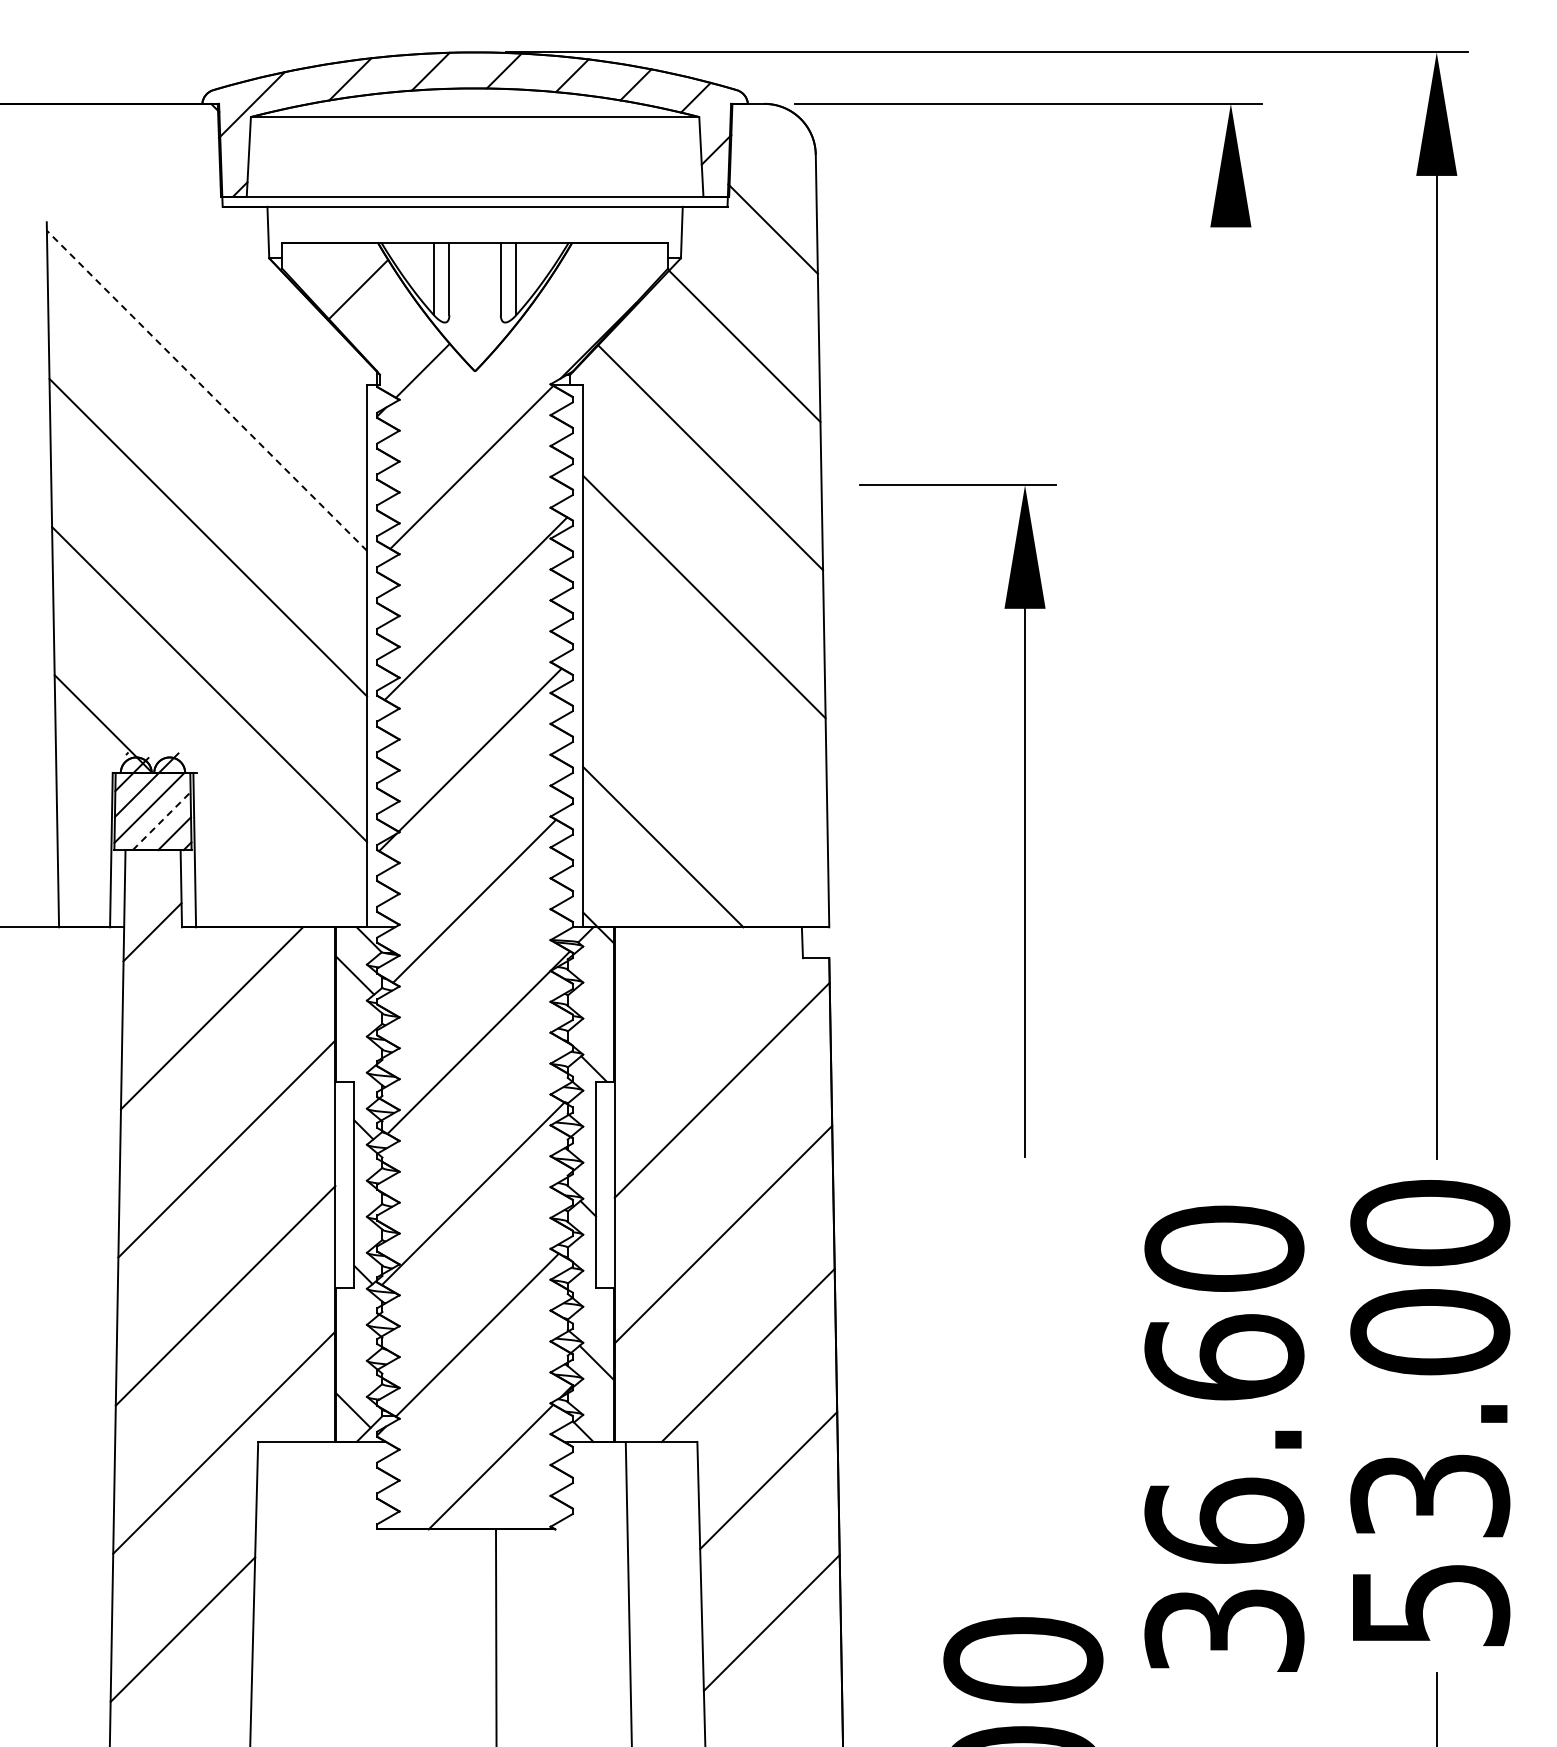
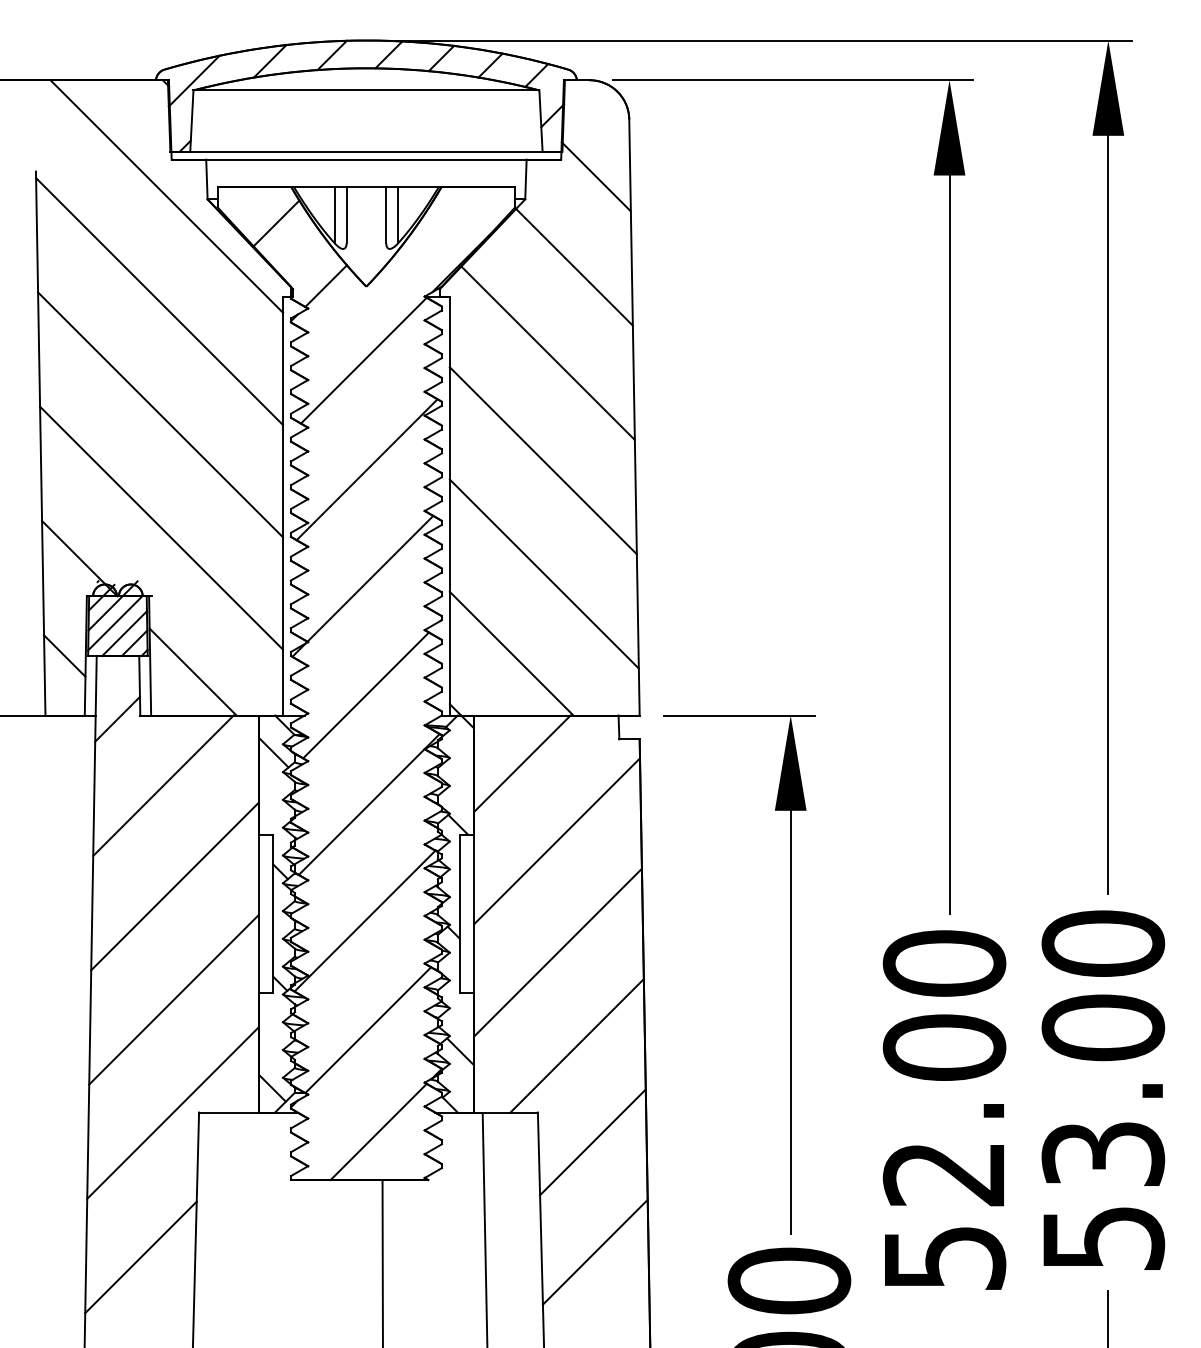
line: (216, 254) -> (166, 196), added
line: (206, 390) -> (159, 301), dashed -> solid
line: (1230, 705) -> (949, 544), added
line: (705, 743) -> (544, 573), added
part: (1024, 820) -> (790, 974), moved
line: (161, 821) -> (124, 633), dashed -> solid
line: (83, 850) -> (64, 656), added
line: (250, 870) -> (193, 671), added
line: (676, 989) -> (521, 763), added
text: (1224, 1492) -> (944, 1151), 36.60 -> 52.00

